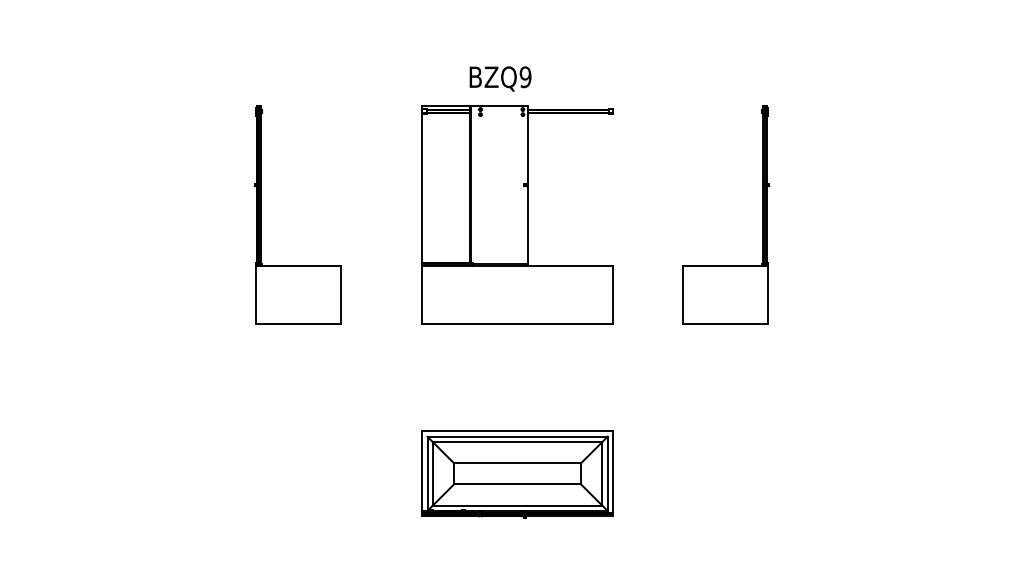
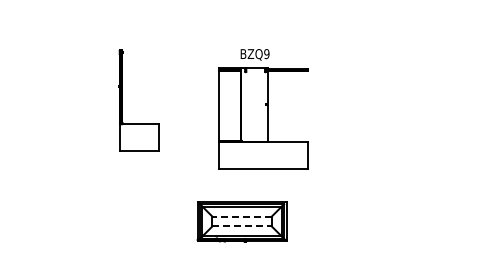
part: (518, 195) -> (263, 109), moved
part: (762, 215) -> (356, 100), removed
line: (518, 463) -> (242, 216), solid -> dashed
line: (518, 484) -> (242, 226), solid -> dashed

